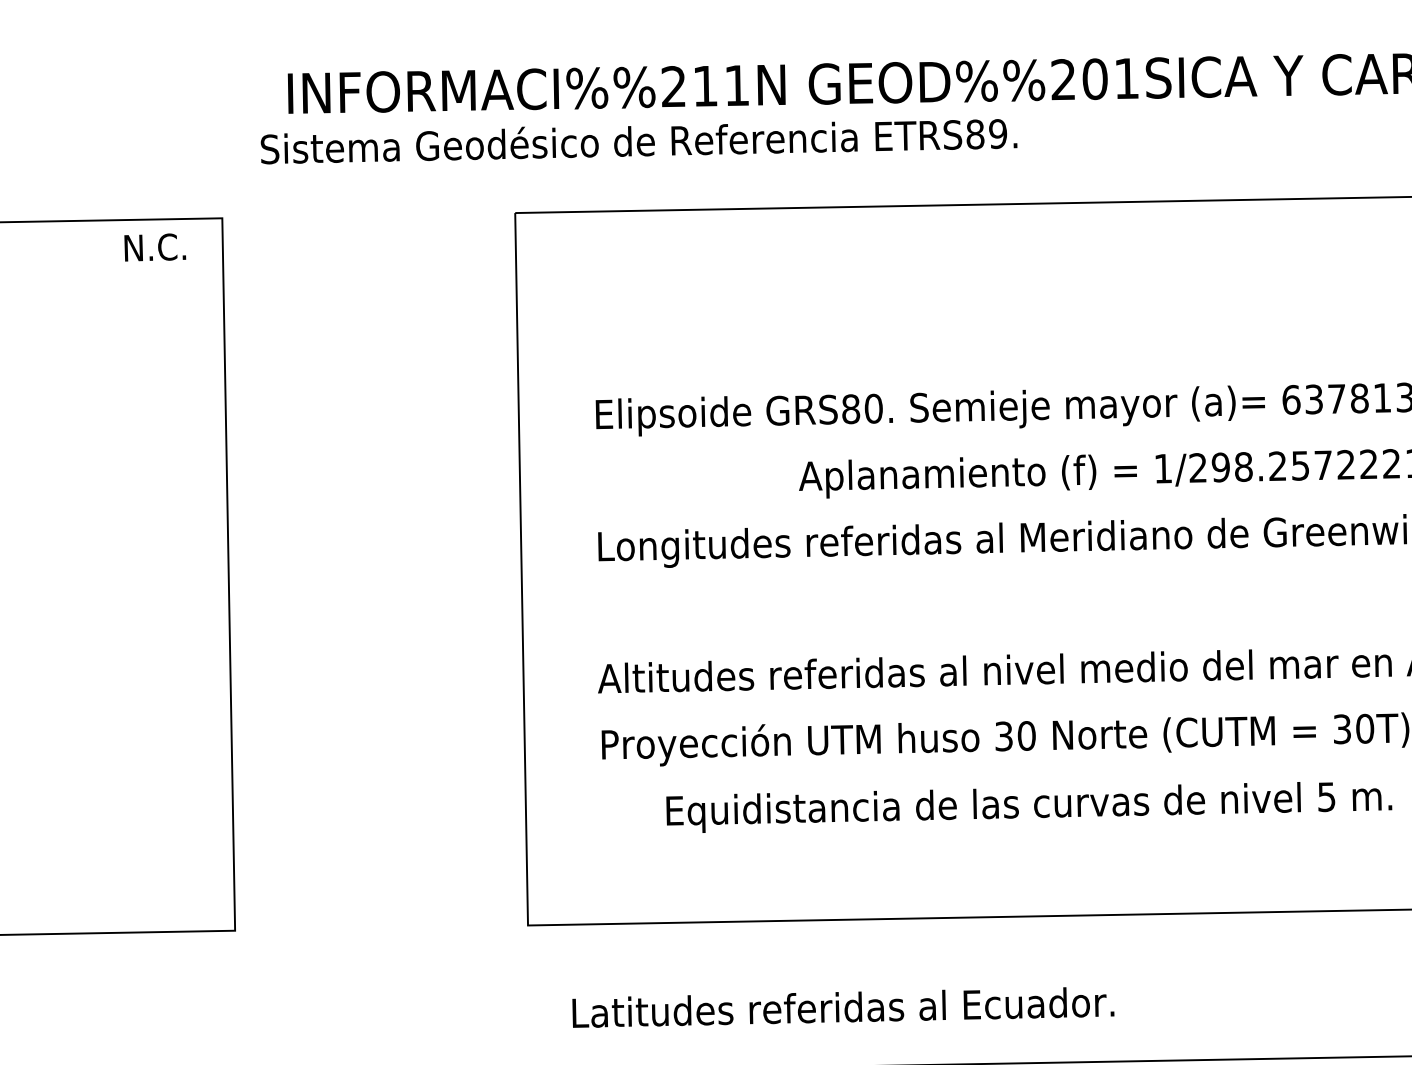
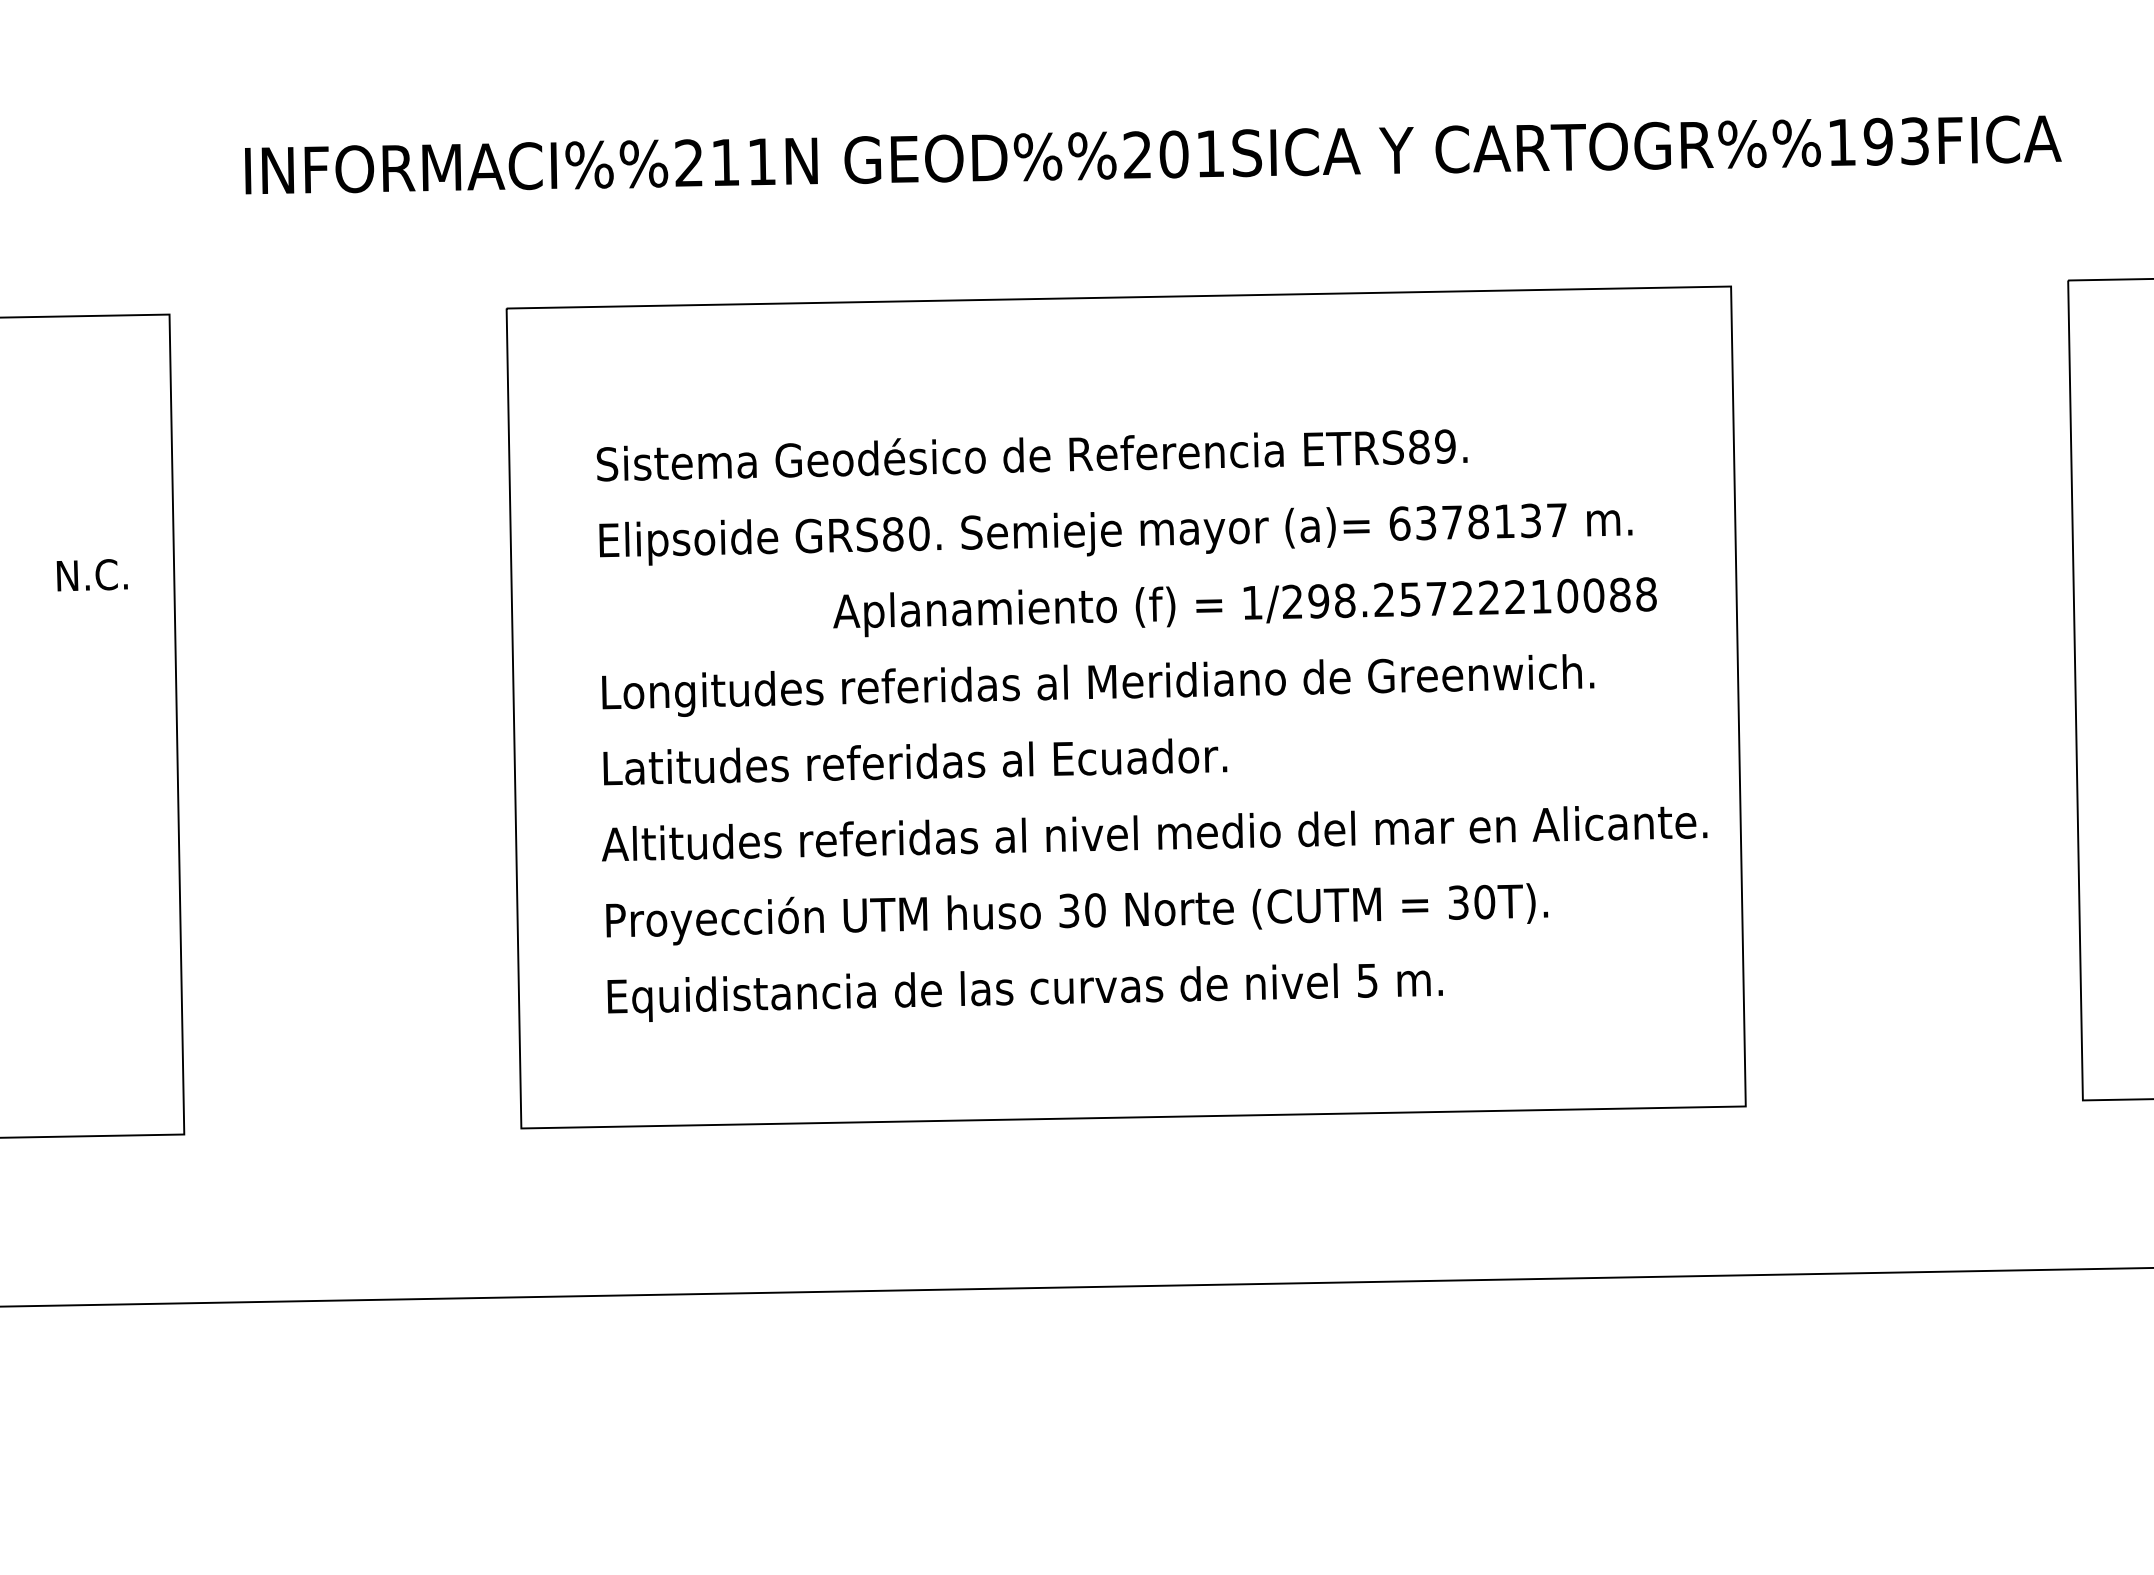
text: (638, 141) -> (1031, 455), moved
text: (154, 247) -> (91, 575), moved
text: (1028, 807) -> (1024, 992), moved
text: (843, 1007) -> (915, 761), moved

